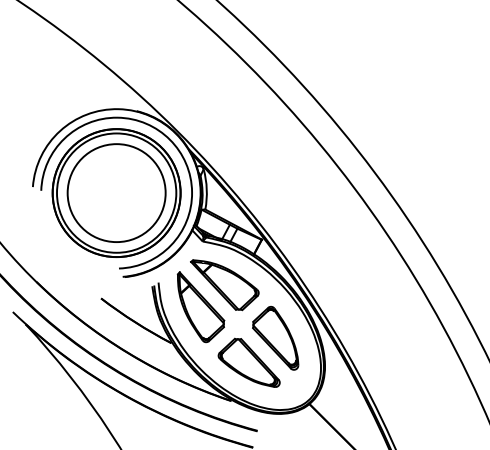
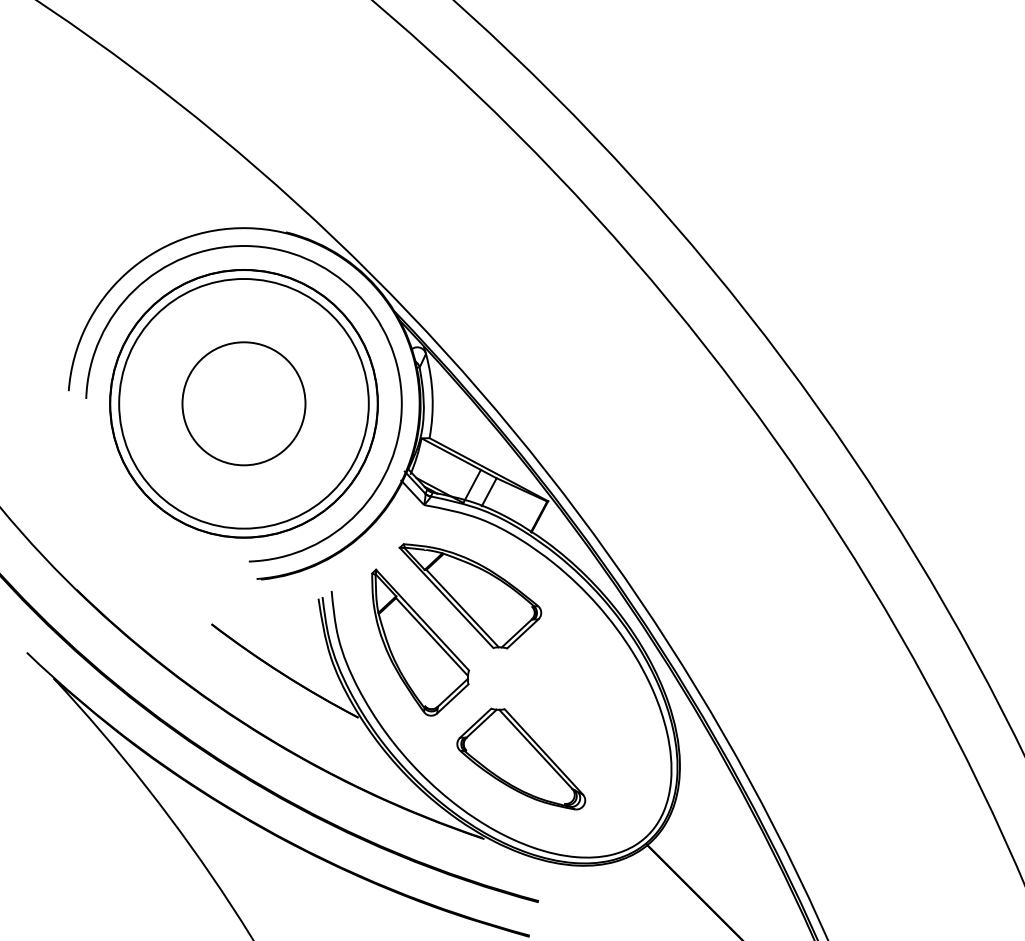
circle: (116, 193) -> (243, 404), size x0.6
part: (275, 338) -> (576, 707), removed

